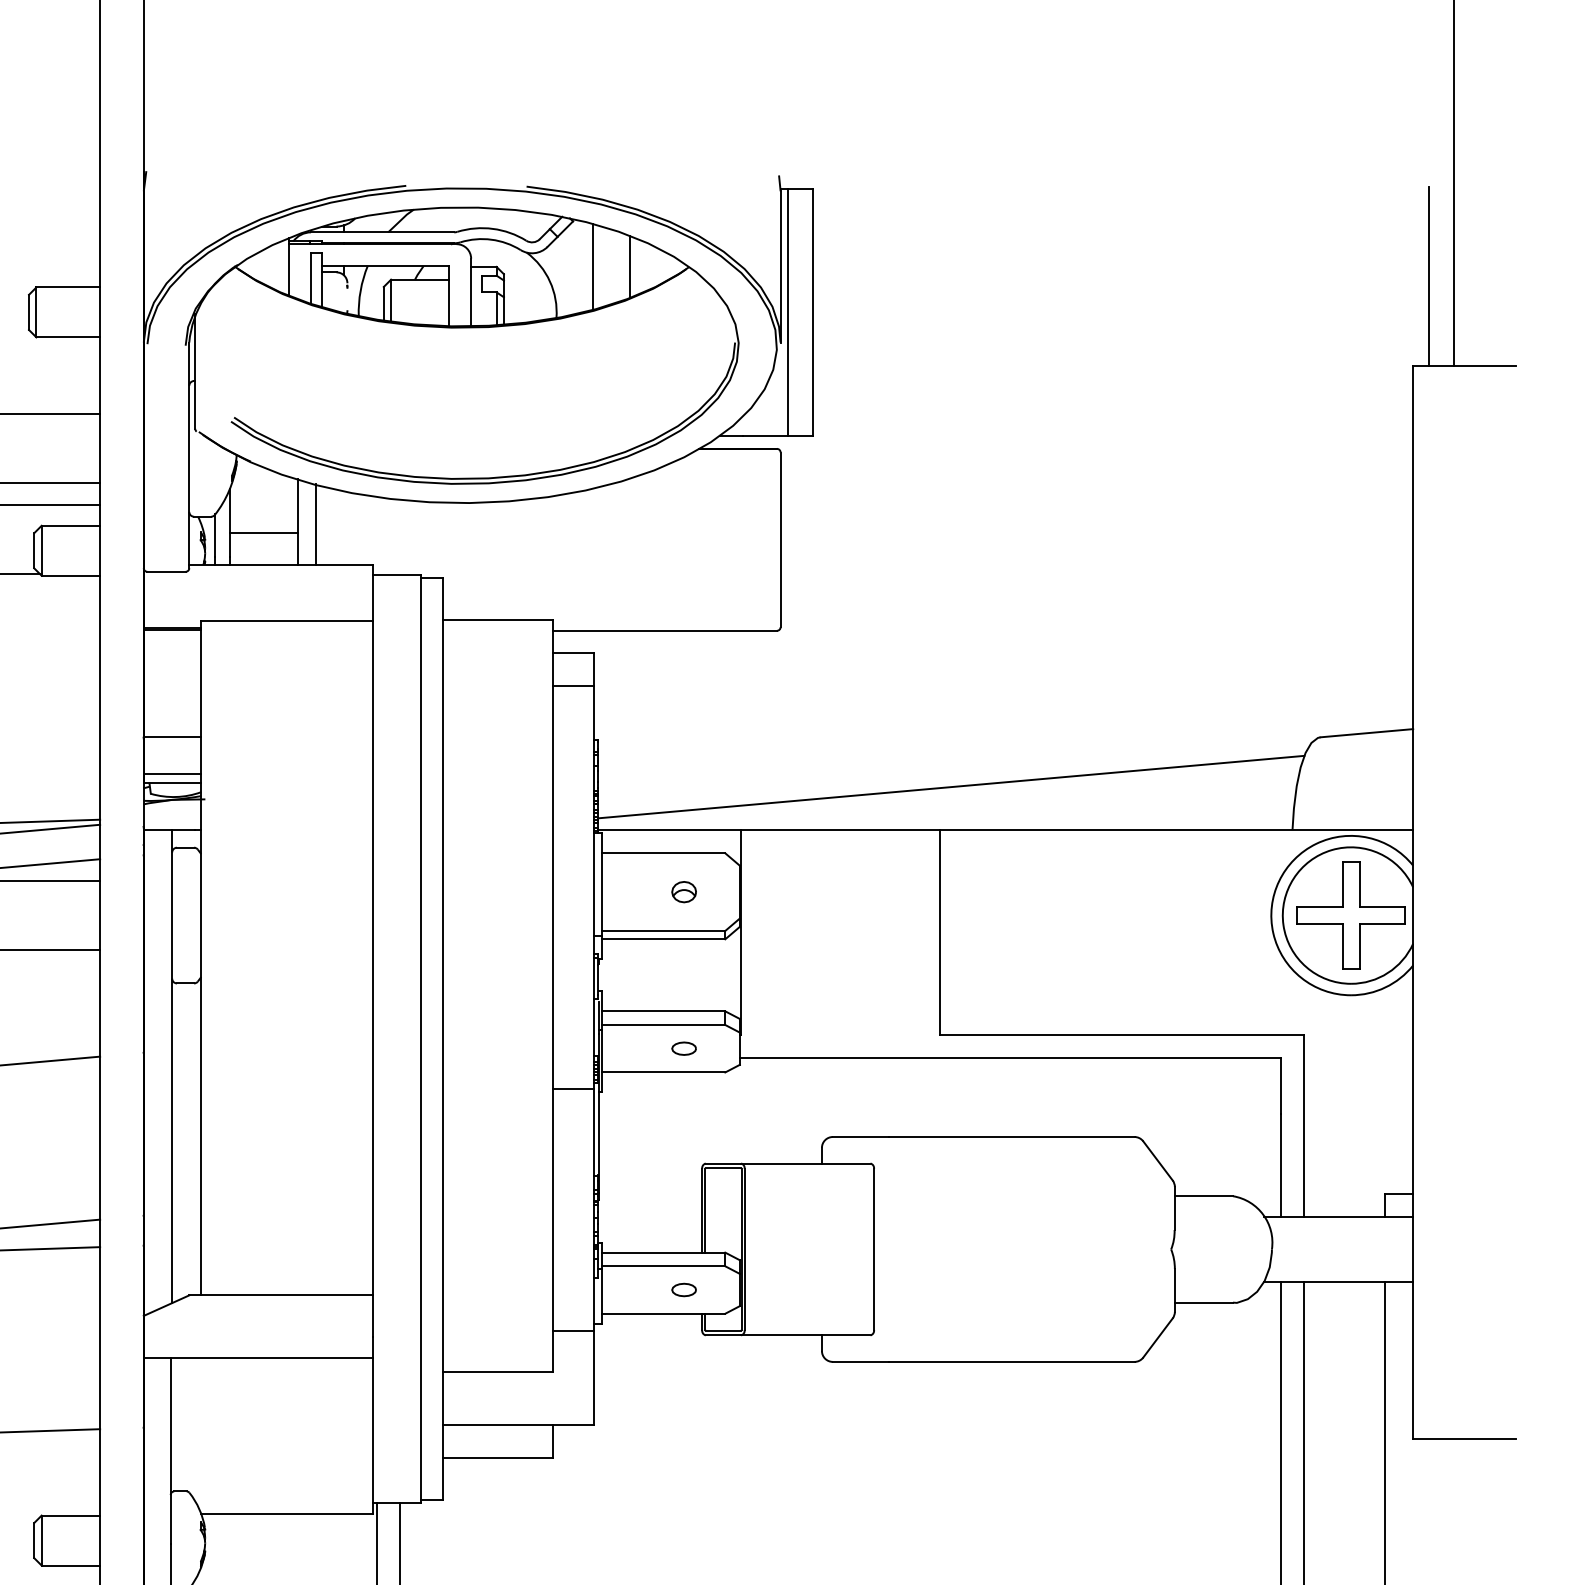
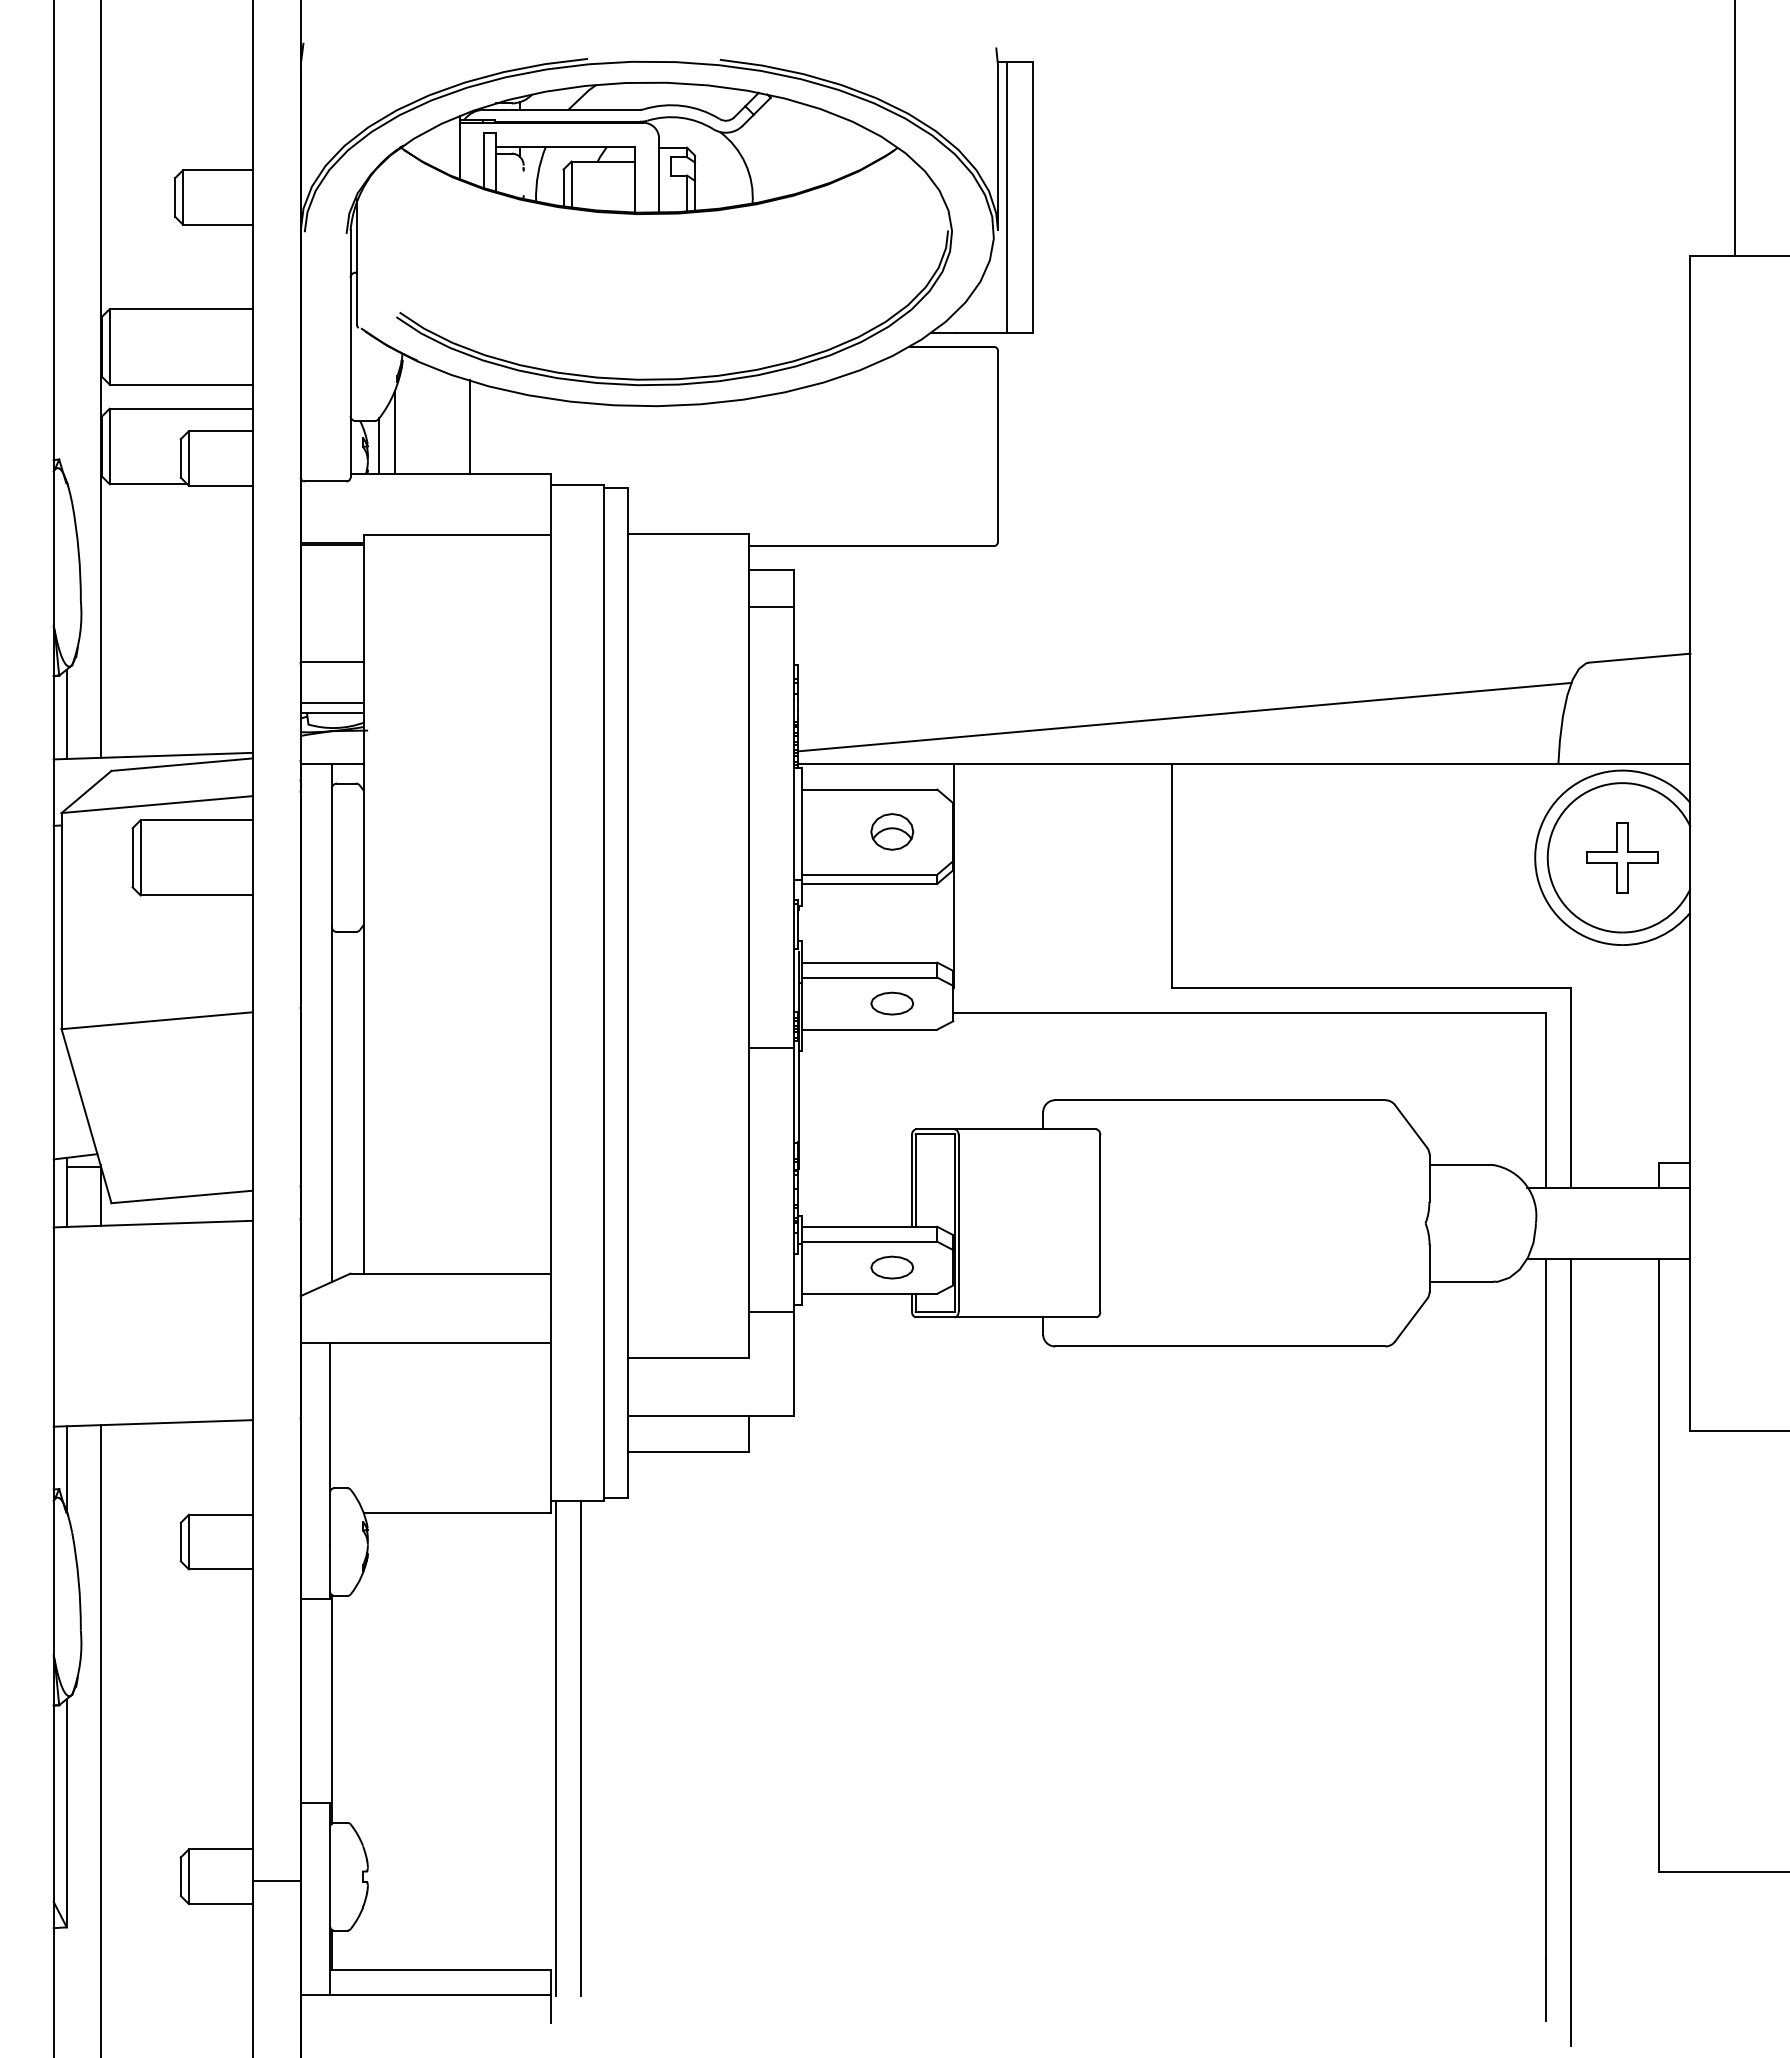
line: (593, 266) -> (793, 147), removed
line: (629, 266) -> (832, 147), removed
line: (1429, 276) -> (1708, 158), removed
line: (316, 524) -> (489, 429), removed
line: (263, 532) -> (431, 438), removed
part: (684, 892) -> (892, 832), size x1.6
part: (1351, 915) -> (1622, 857), size x0.6
part: (684, 1048) -> (892, 1003), size x1.6
part: (684, 1289) -> (892, 1267), size x1.6

